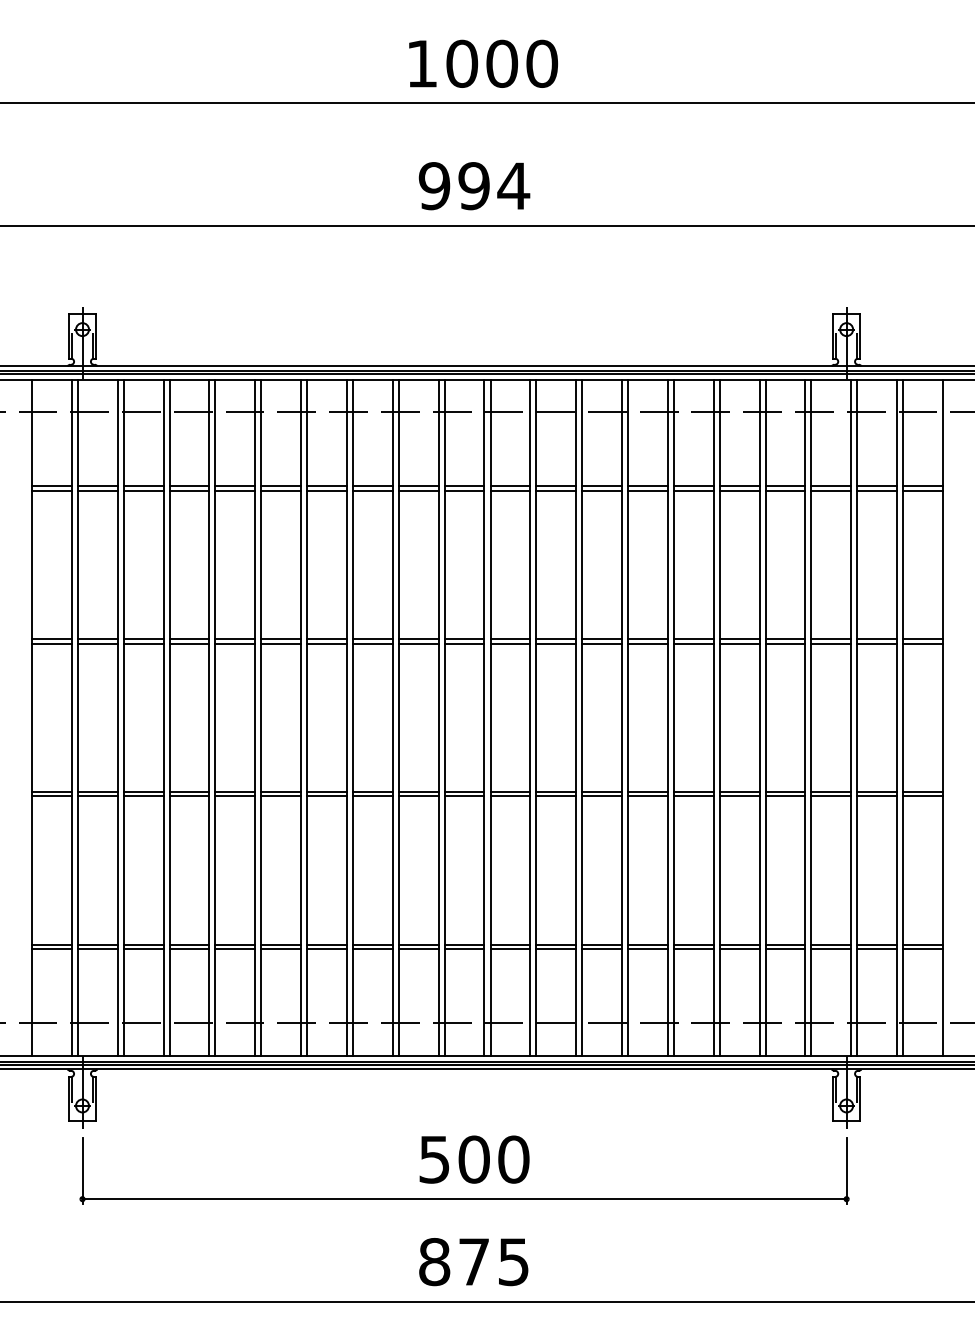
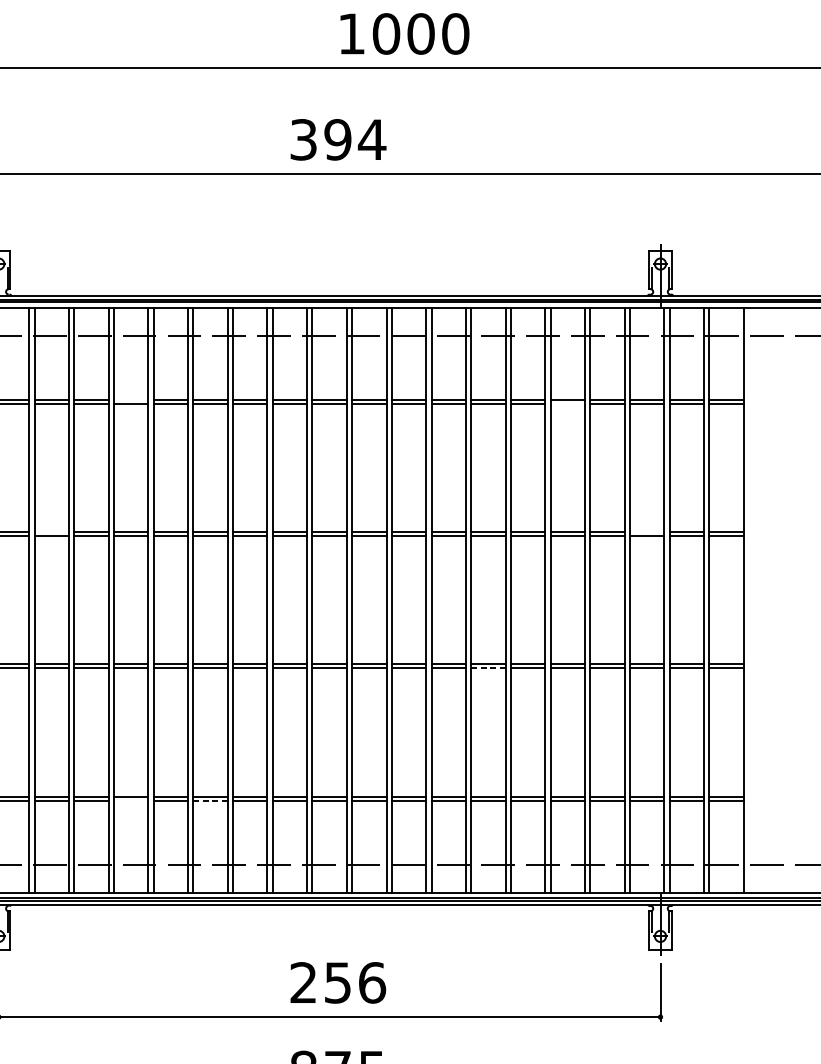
text: (483, 63) -> (404, 33), moved
text: (434, 186) -> (303, 140), 994 -> 394
line: (235, 486) -> (131, 399), removed
line: (739, 490) -> (567, 403), removed
line: (143, 639) -> (51, 532), removed
line: (831, 639) -> (647, 532), removed
line: (647, 796) -> (488, 668), solid -> dashed
line: (235, 949) -> (131, 800), removed
line: (327, 949) -> (210, 800), solid -> dashed
text: (474, 1159) -> (338, 982), 500 -> 256

